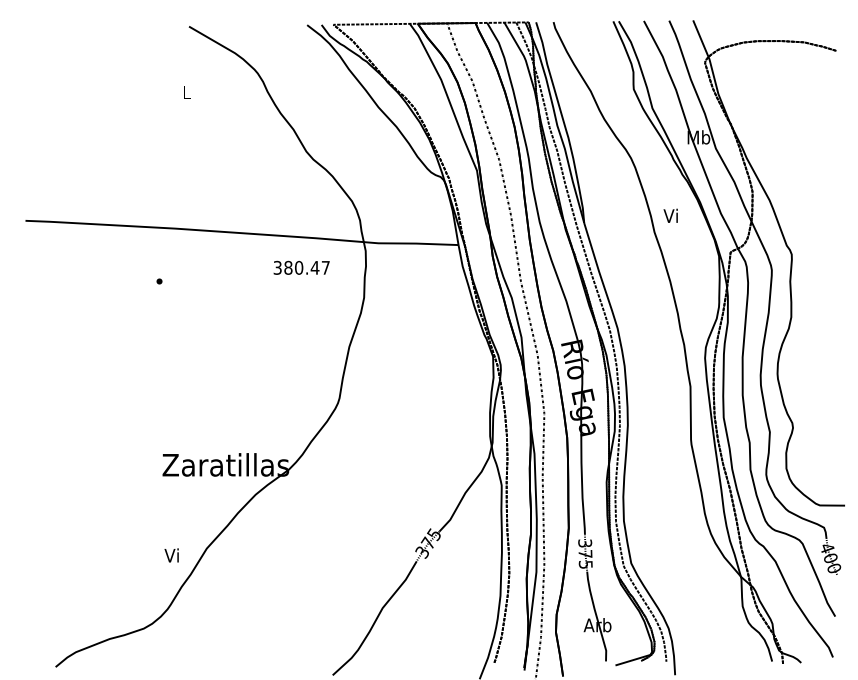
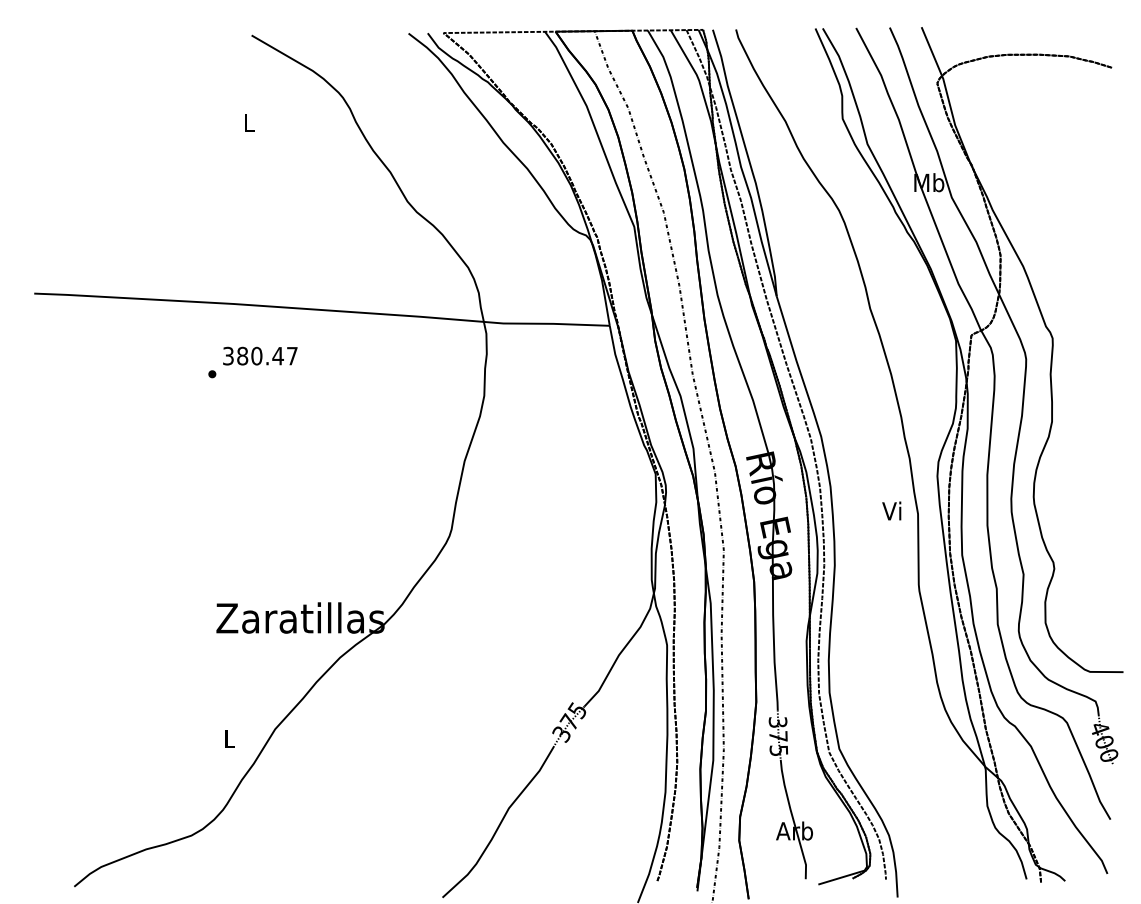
text: (670, 215) -> (891, 510), moved
text: (301, 267) -> (260, 355), moved
text: (171, 554) -> (228, 737), Vi -> L

